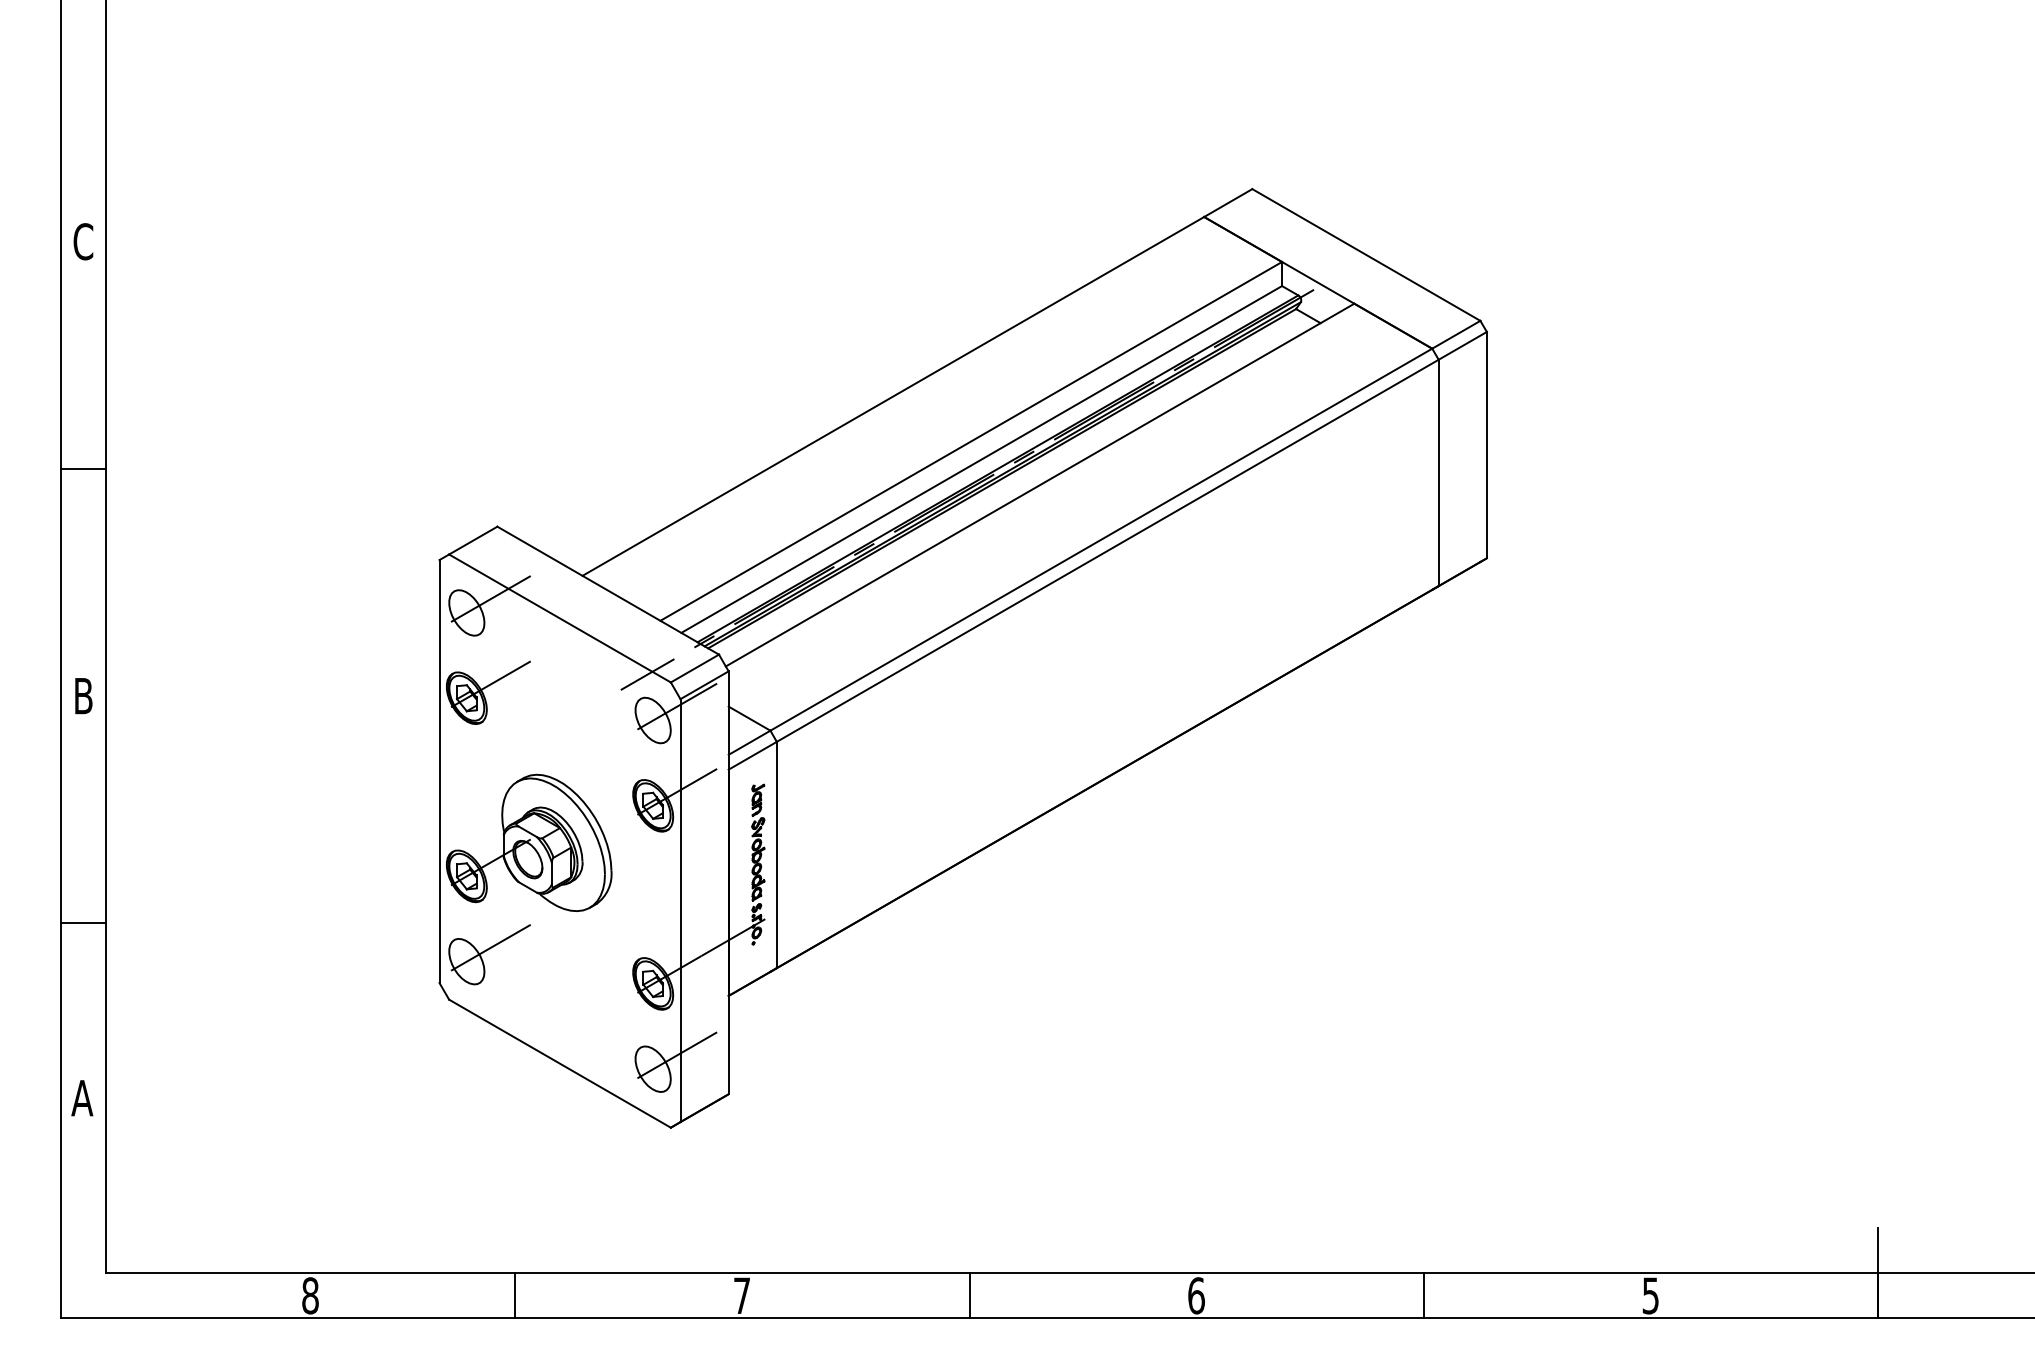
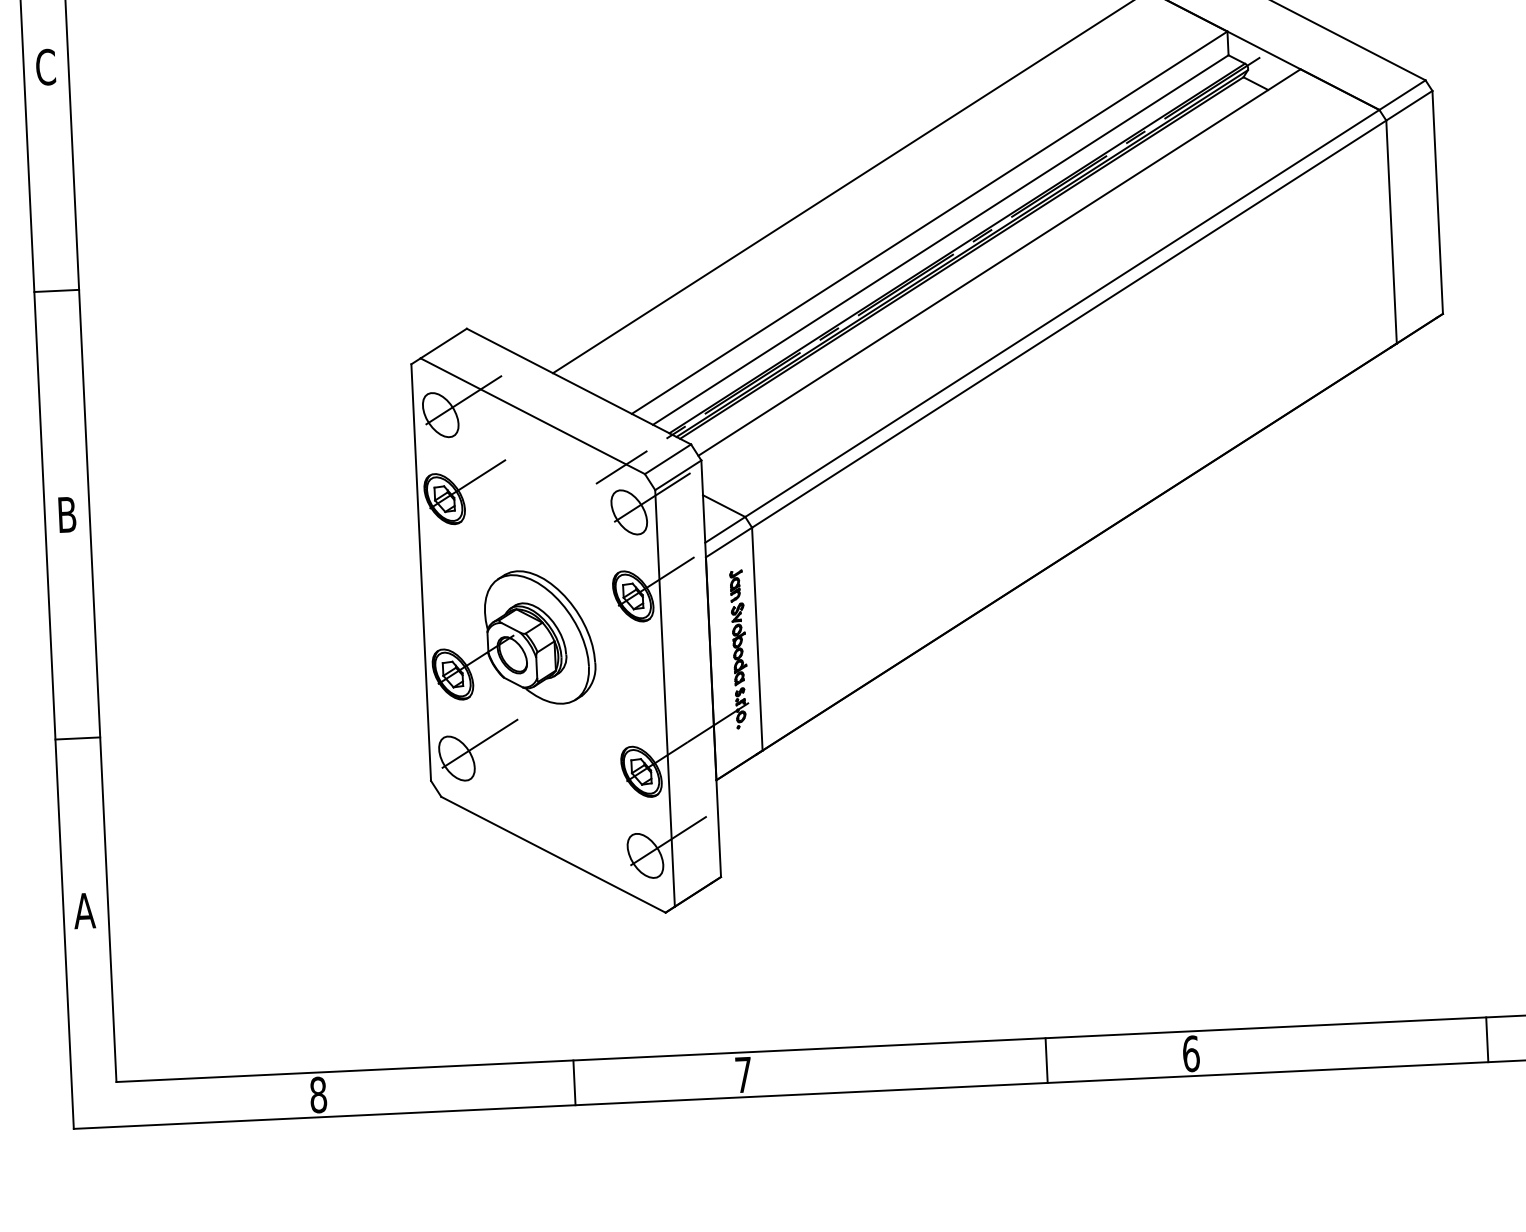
line: (515, 1295) -> (574, 1082), moved
line: (969, 1295) -> (1046, 1060), moved
line: (1424, 1295) -> (1487, 1039), moved

